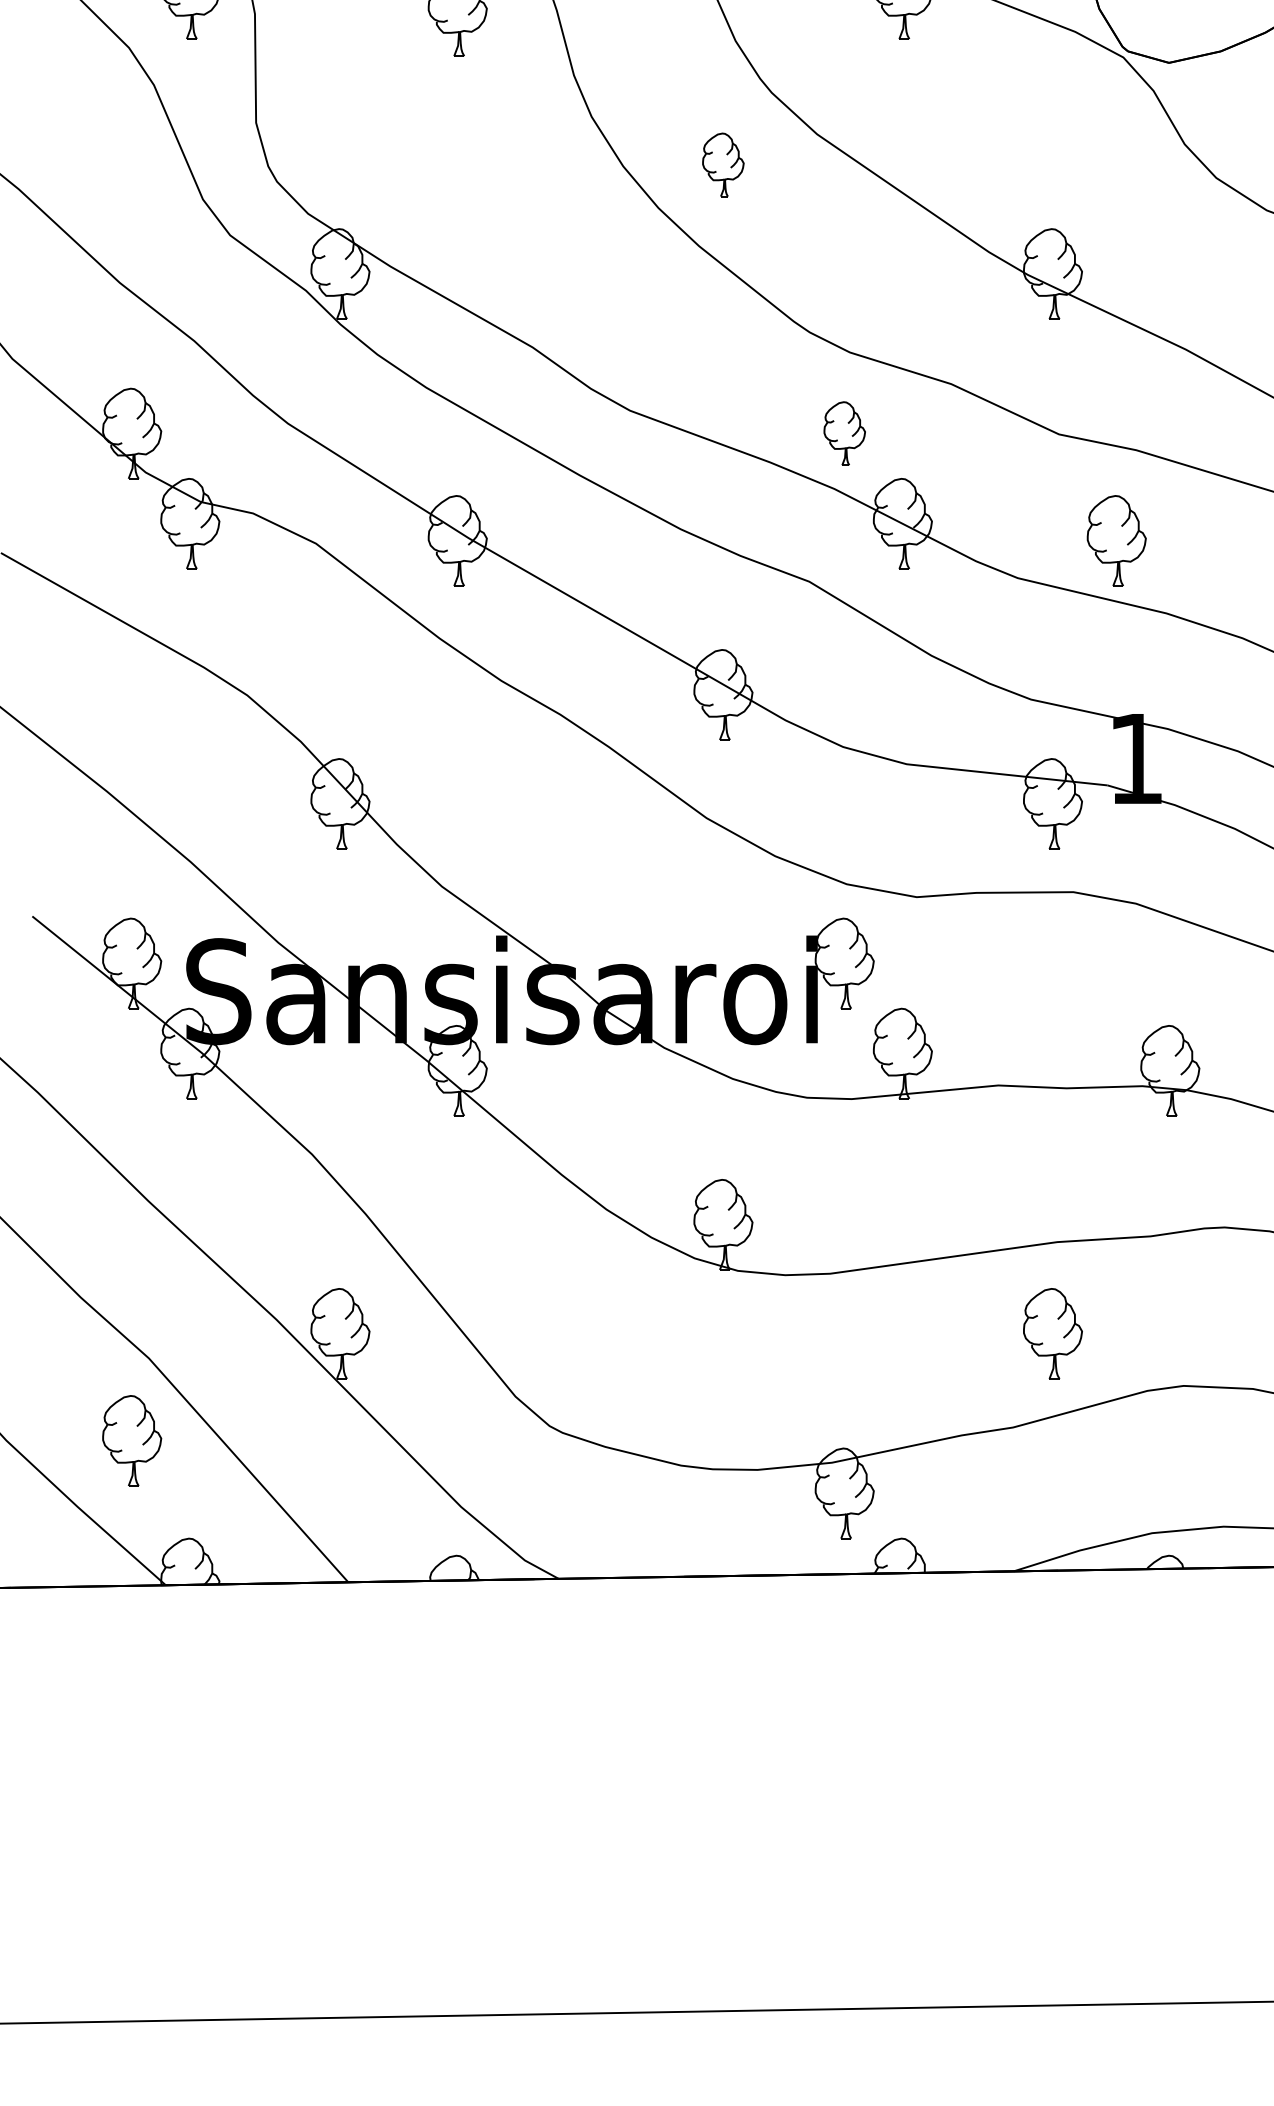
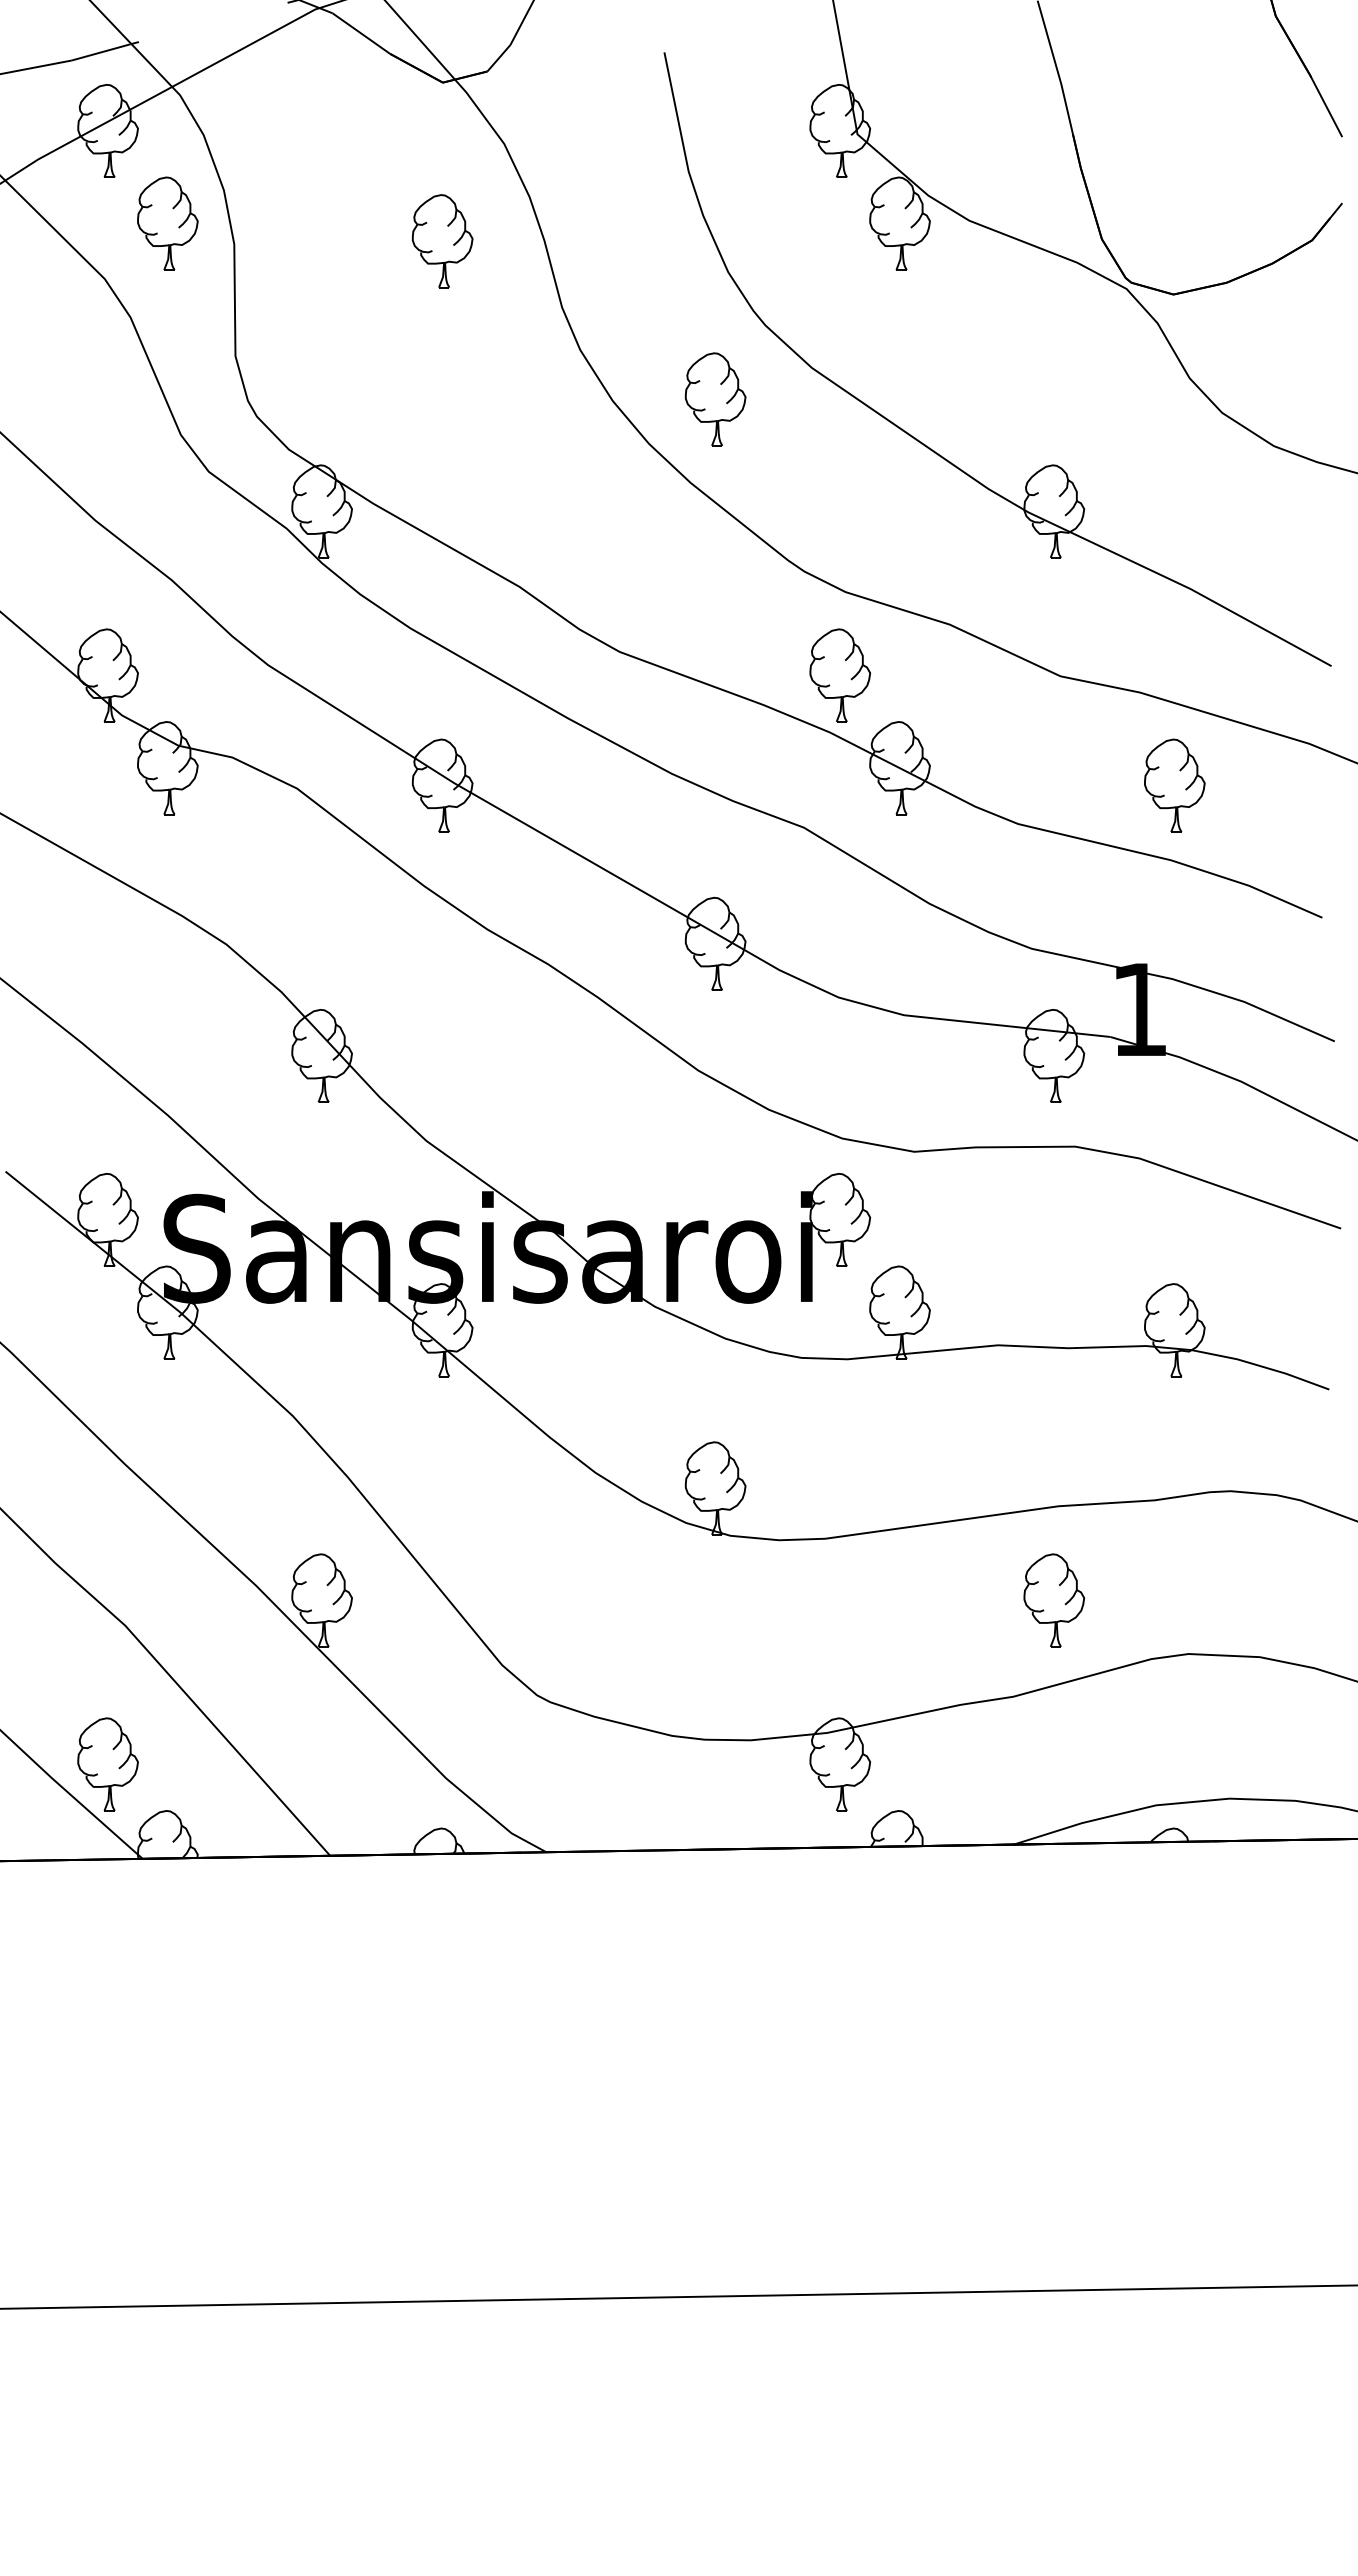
part: (723, 165) -> (715, 399), size x1.43
part: (844, 433) -> (840, 675), size x1.43
part: (1116, 540) -> (1174, 785), moved
part: (131, 1440) -> (107, 1764), moved

